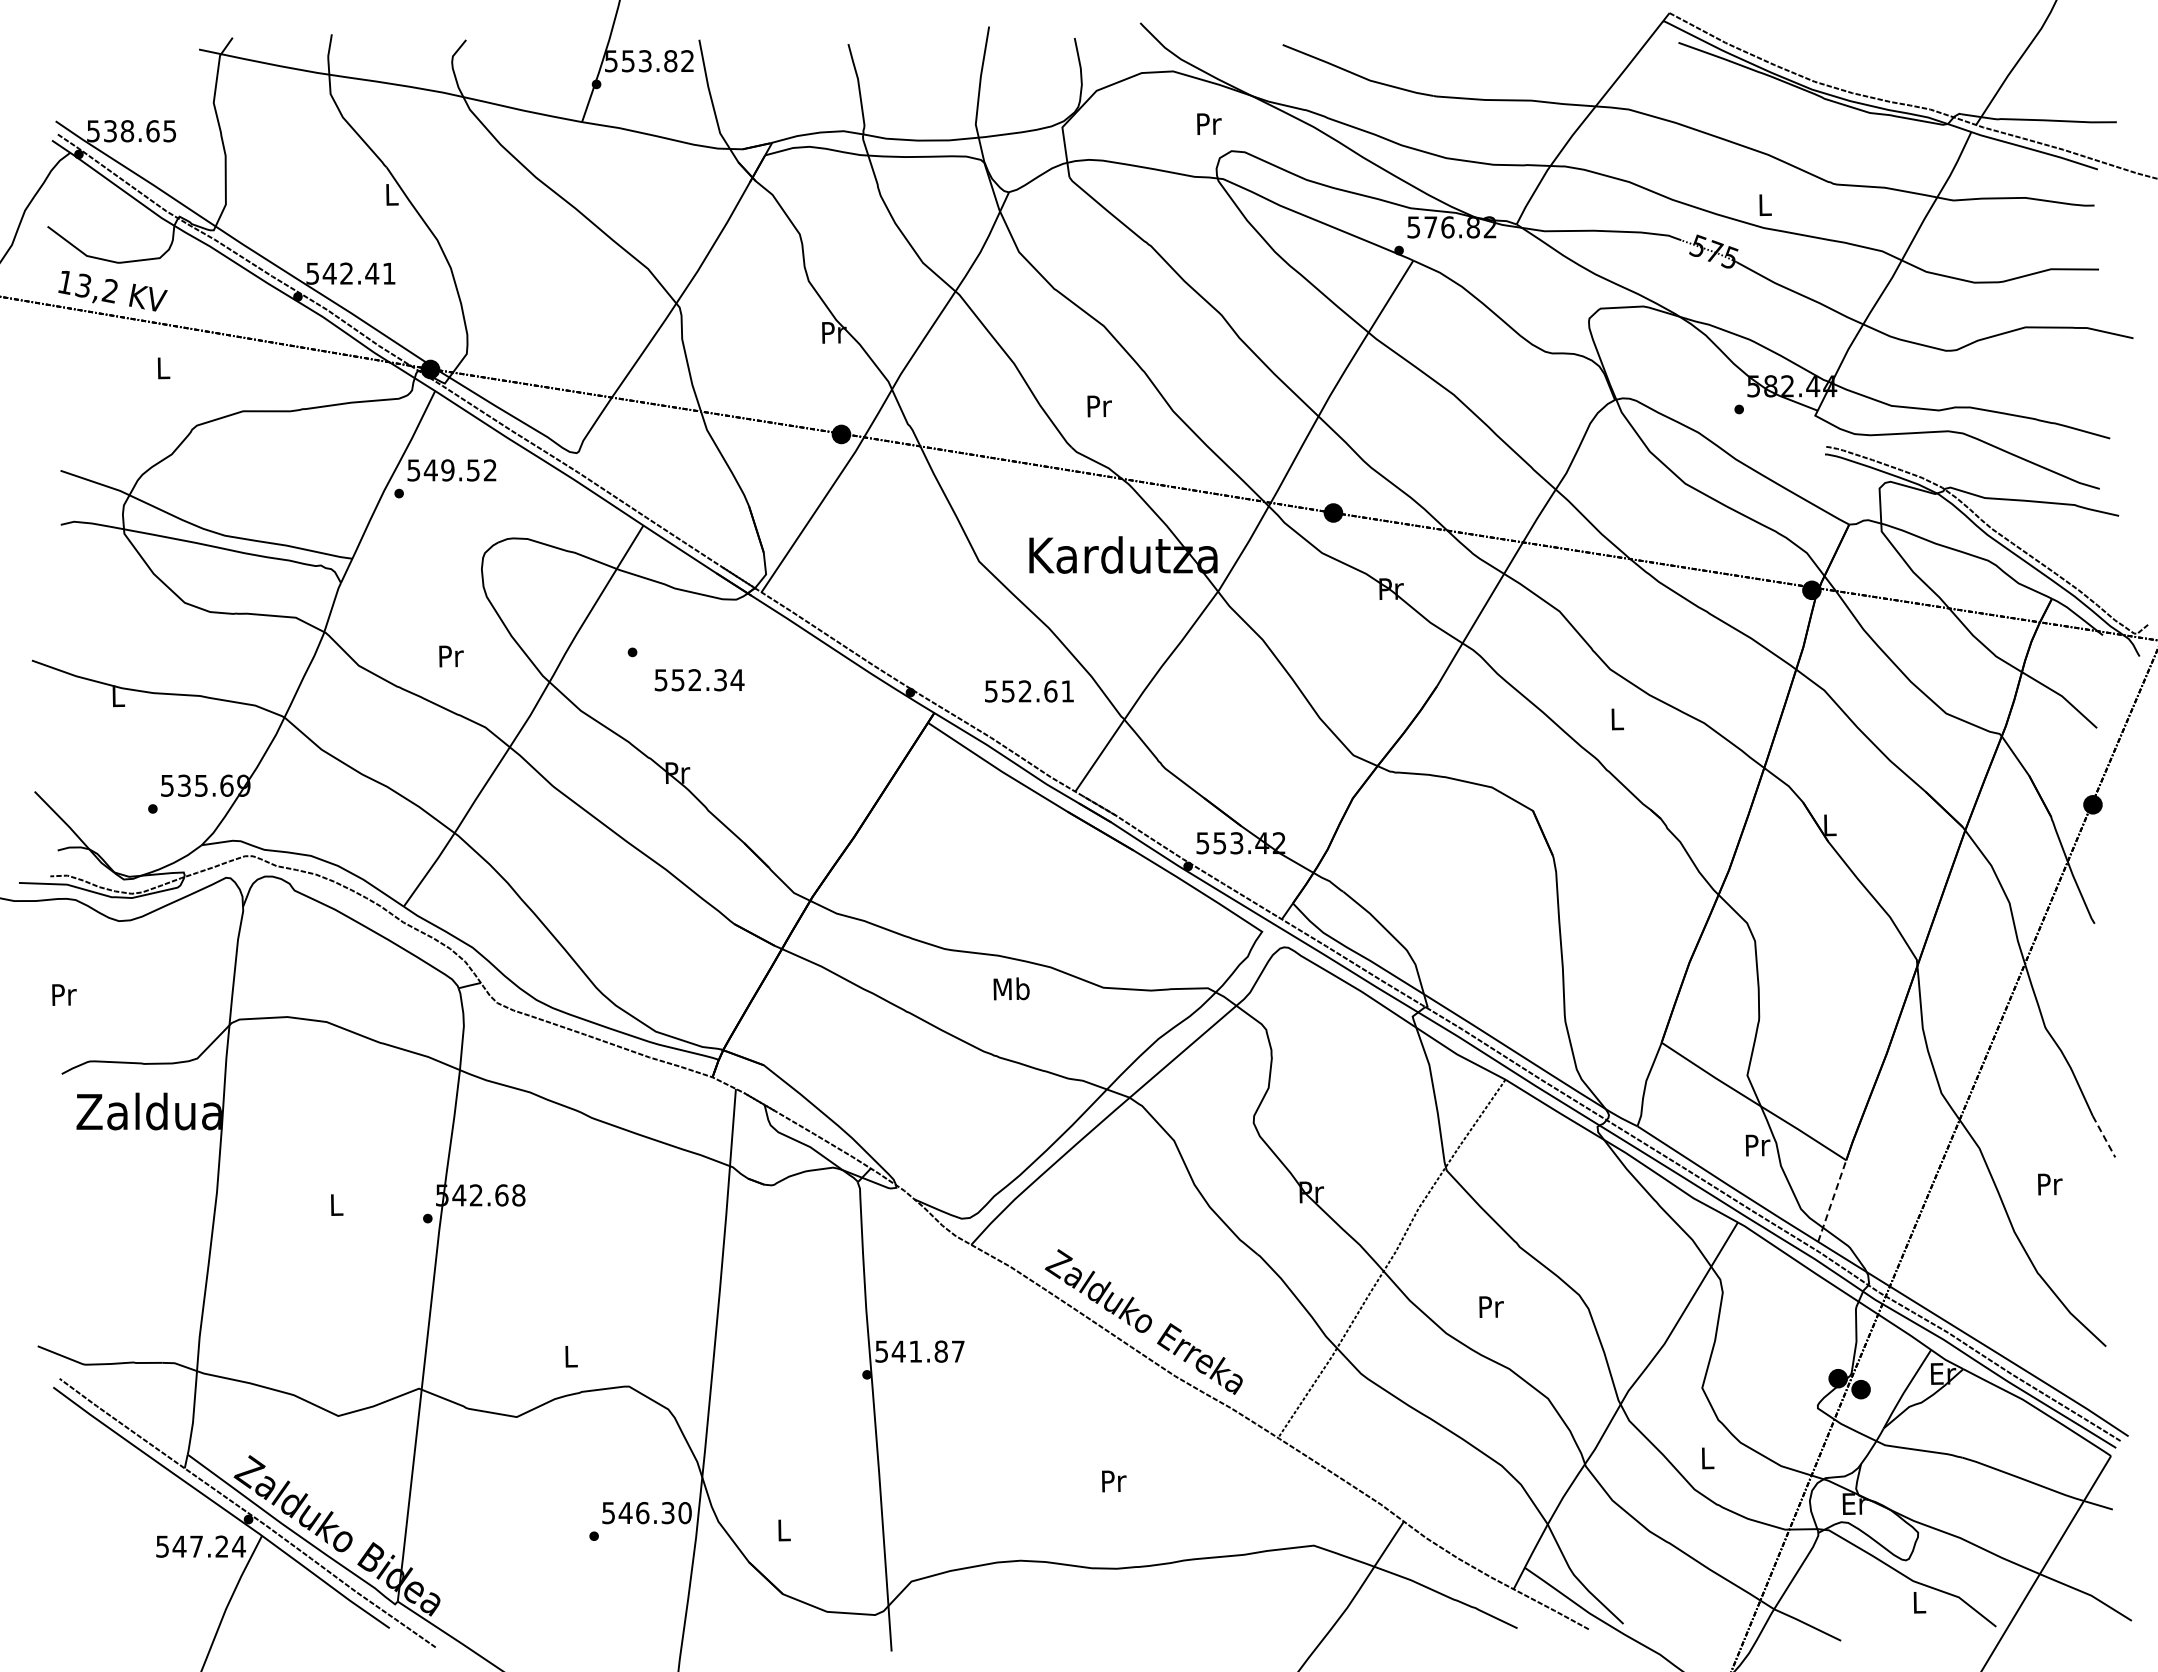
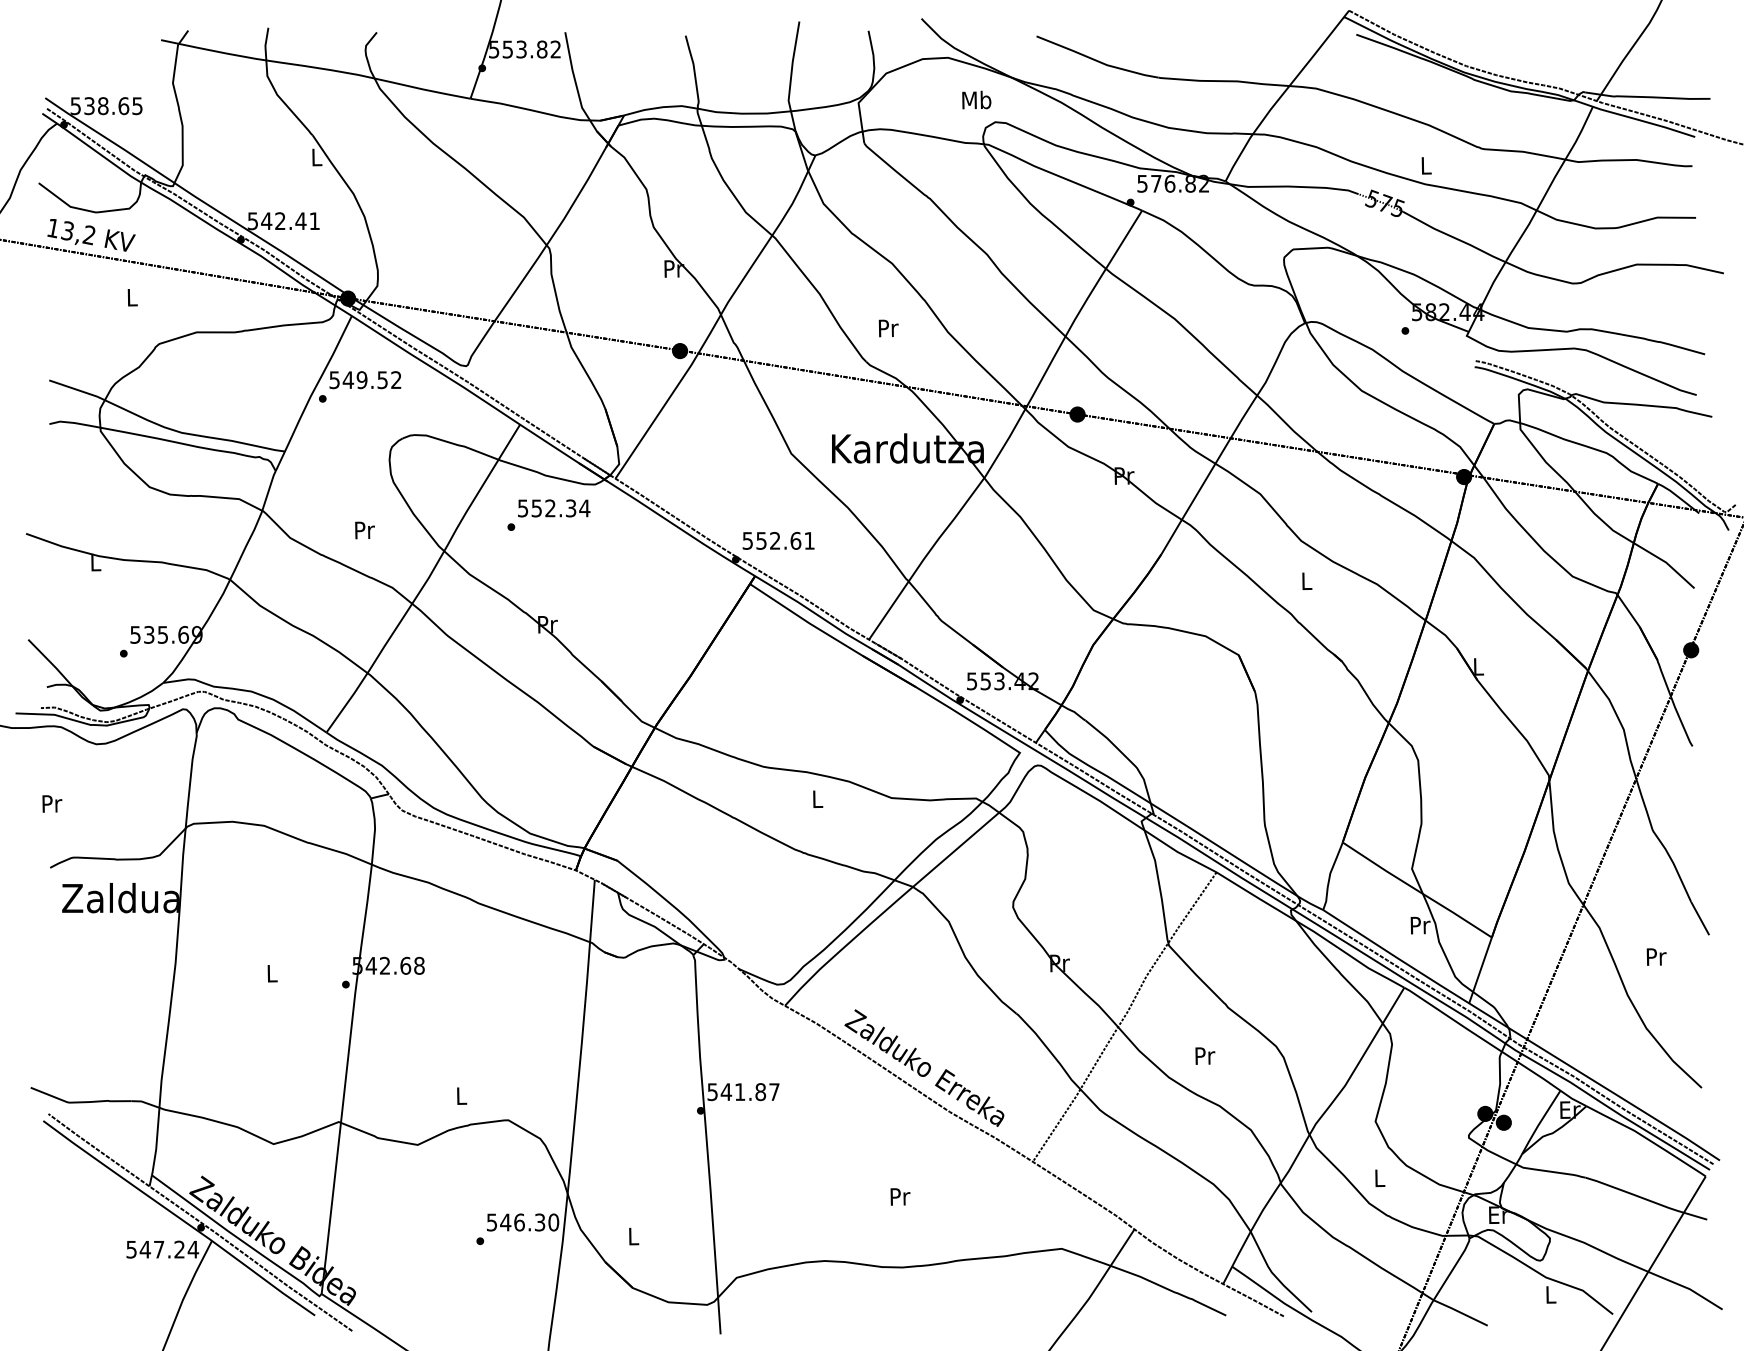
text: (1208, 123) -> (976, 99), Pr -> Mb
text: (699, 680) -> (554, 508), moved
text: (1029, 691) -> (778, 540), moved
text: (1011, 988) -> (817, 798), Mb -> L
line: (2104, 1136) -> (1700, 918), dashed -> solid
line: (1832, 1200) -> (1480, 969), dashed -> solid

